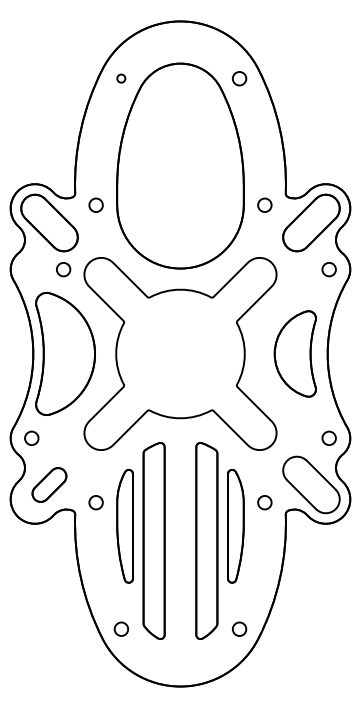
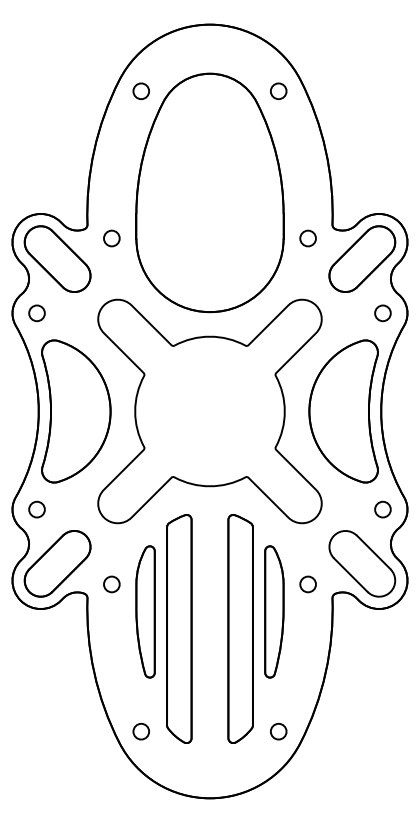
circle: (120, 78) -> (140, 90), size x1.67
circle: (63, 269) -> (36, 313), moved
part: (295, 354) -> (343, 411), size x1.43
part: (49, 484) -> (57, 563), size x1.67

